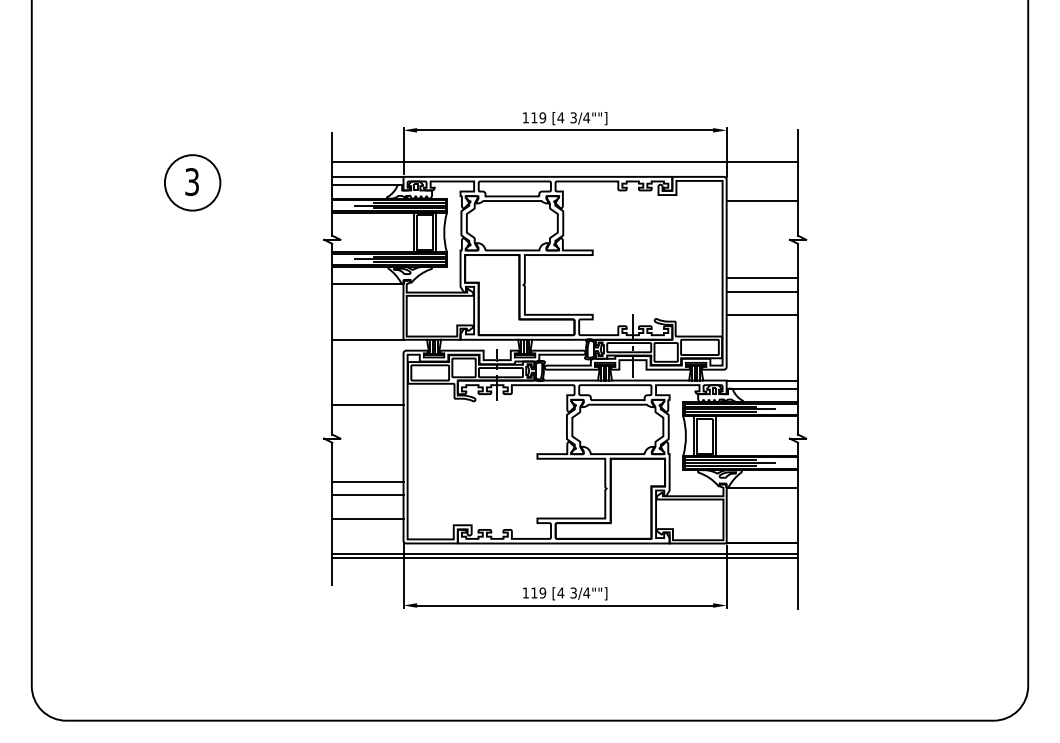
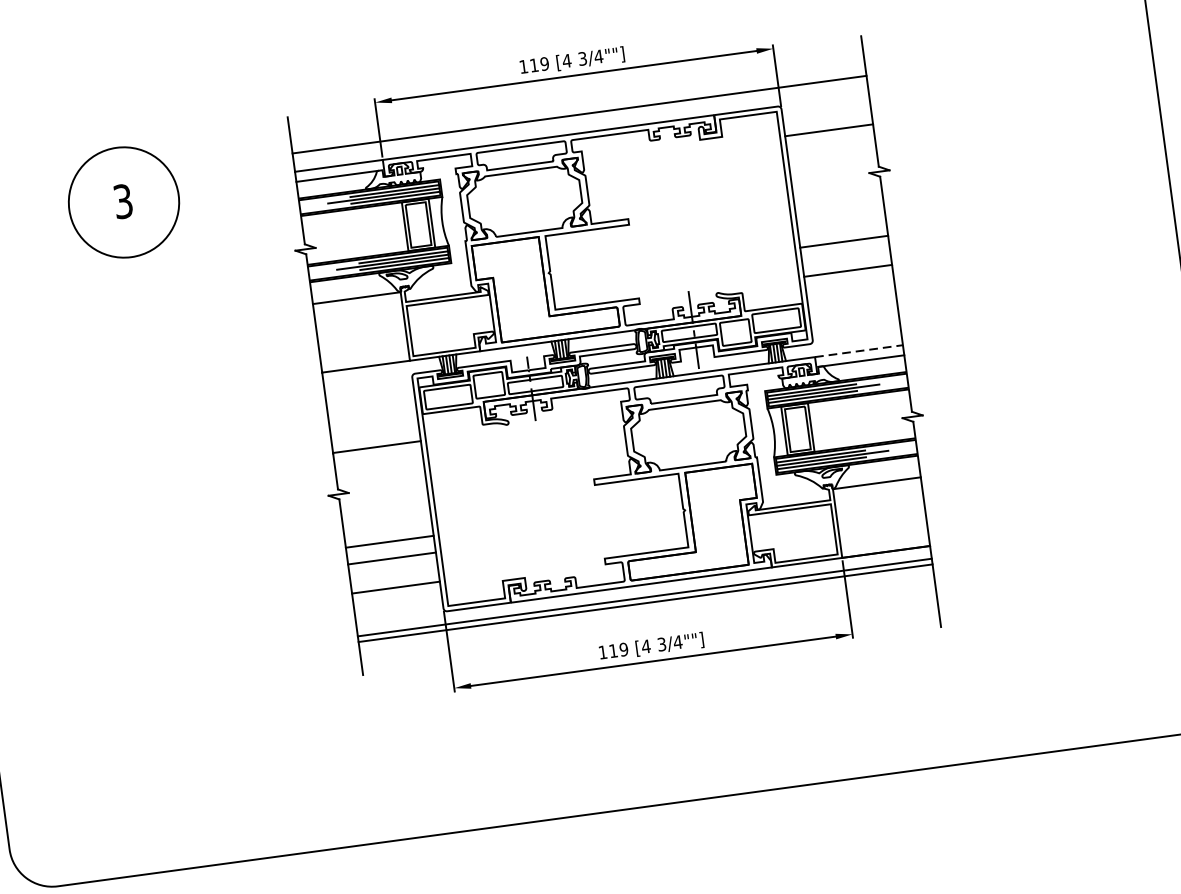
circle: (192, 182) -> (123, 202), size x1.6
line: (762, 278) -> (842, 225), removed
line: (762, 380) -> (859, 351), solid -> dashed

